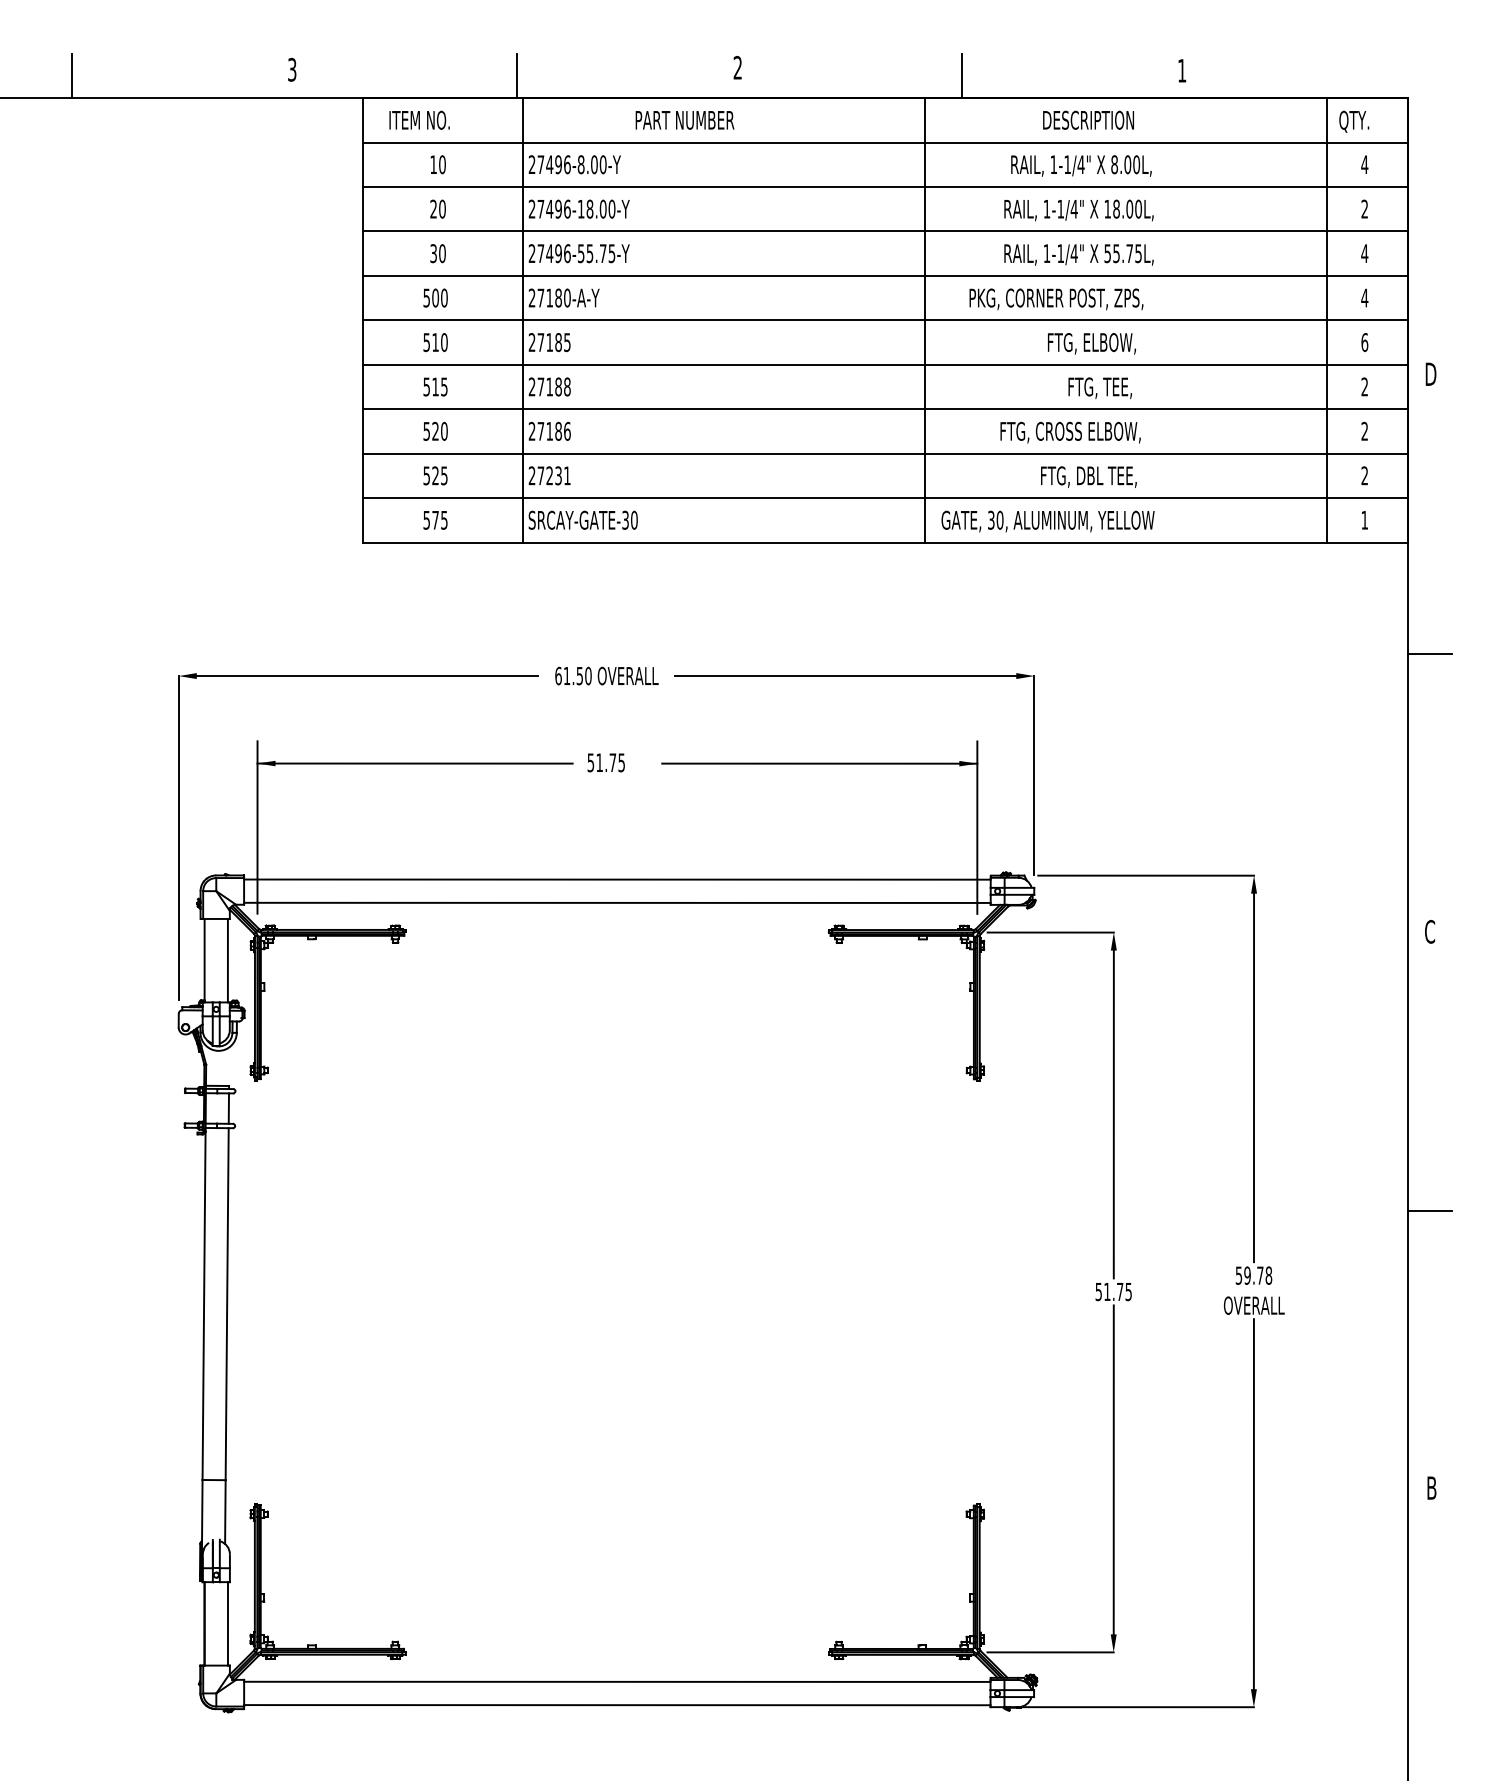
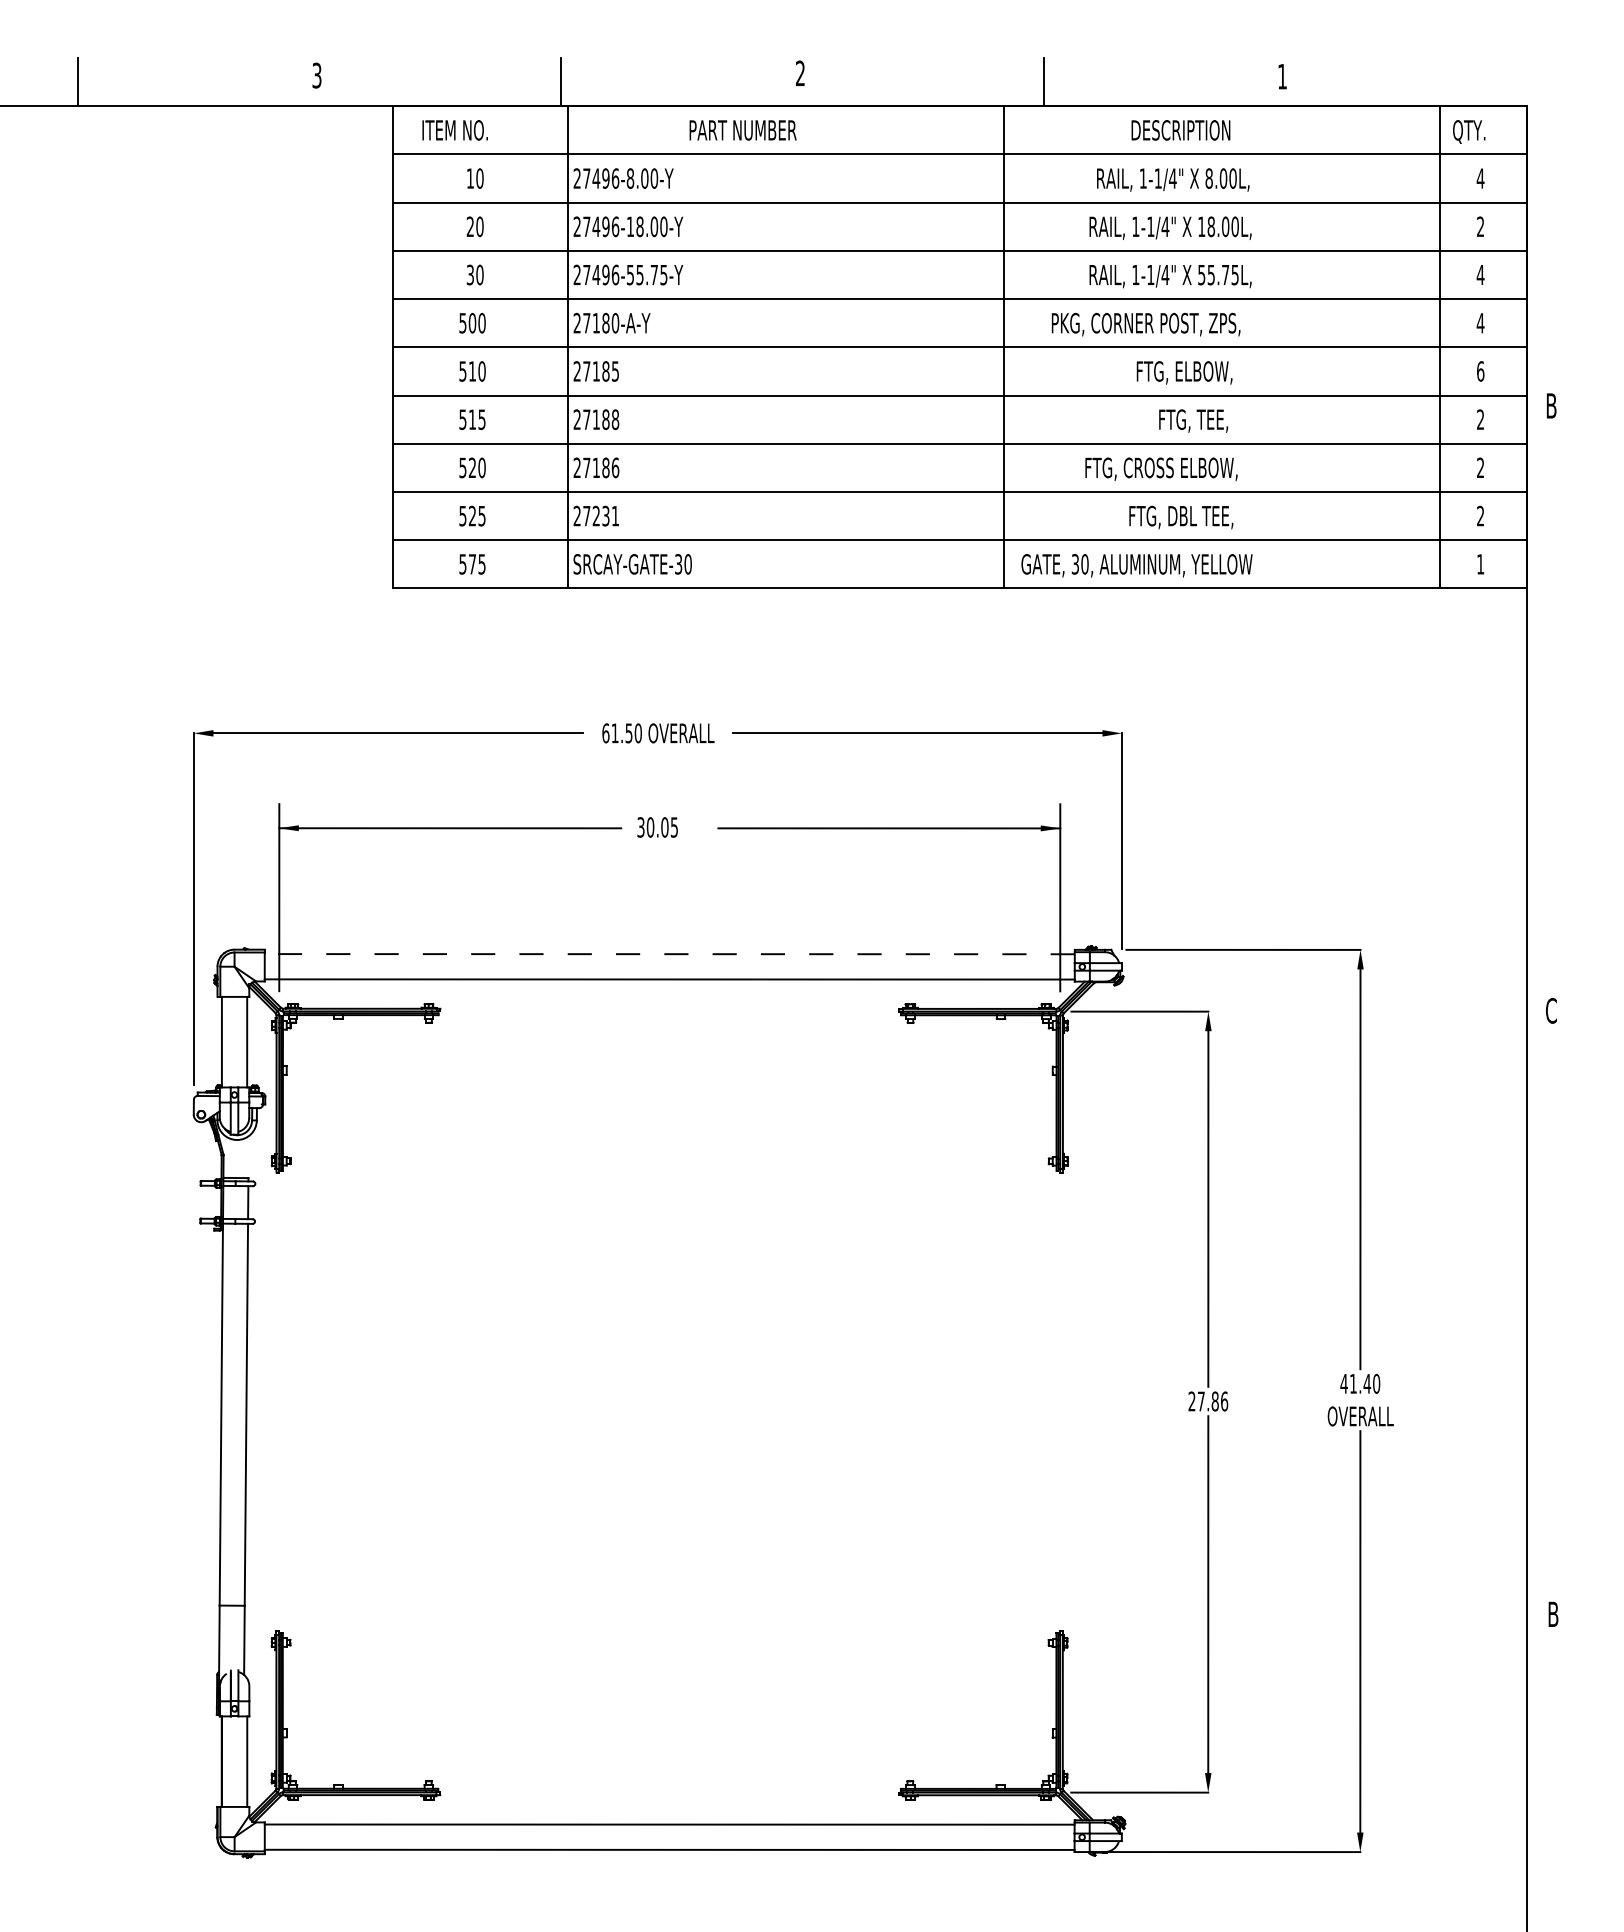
text: (1431, 373) -> (1553, 405), D -> B
line: (1429, 654) -> (1550, 709), removed
text: (601, 762) -> (652, 827), 51.75 -> 30.05
line: (617, 879) -> (669, 954), solid -> dashed
line: (1429, 1210) -> (1550, 1313), removed
text: (1254, 1275) -> (1360, 1383), 59.78 -> 41.40
text: (1113, 1291) -> (1208, 1401), 51.75 -> 27.86

